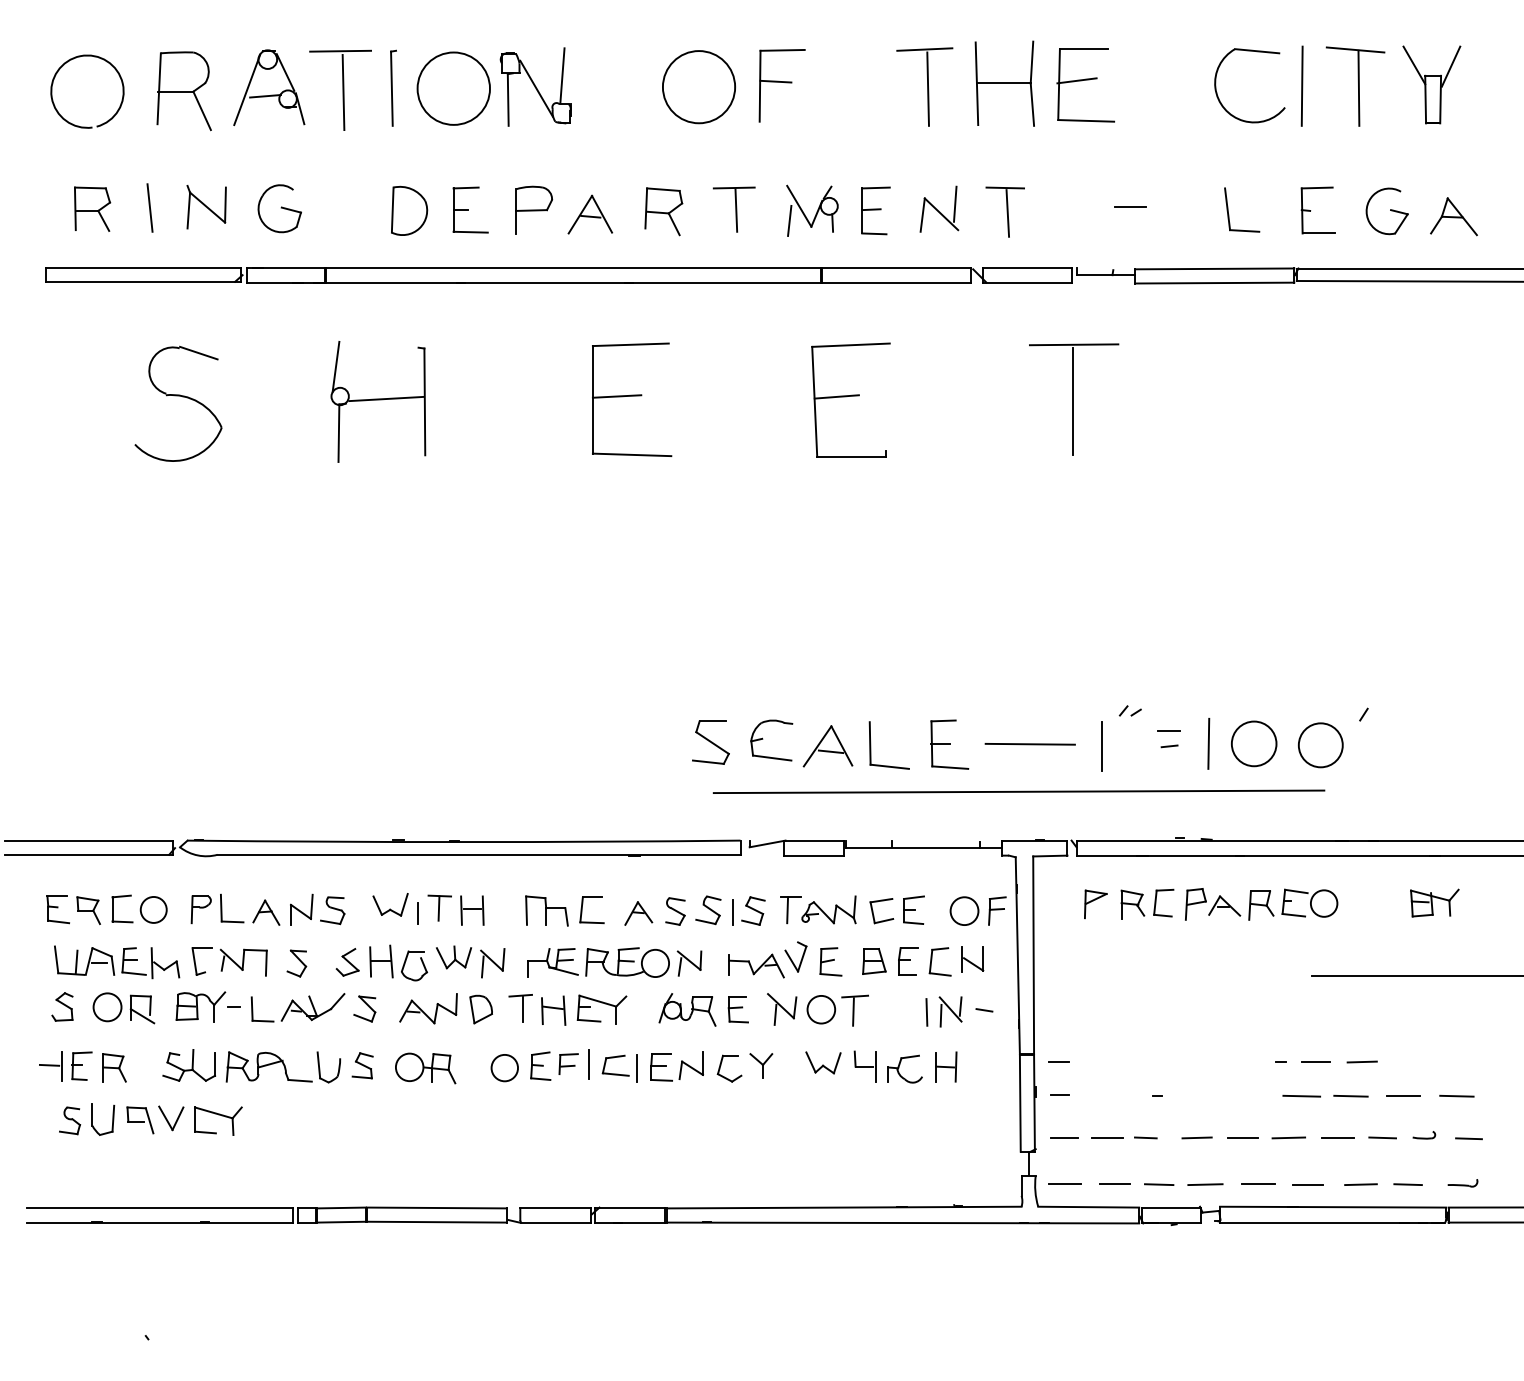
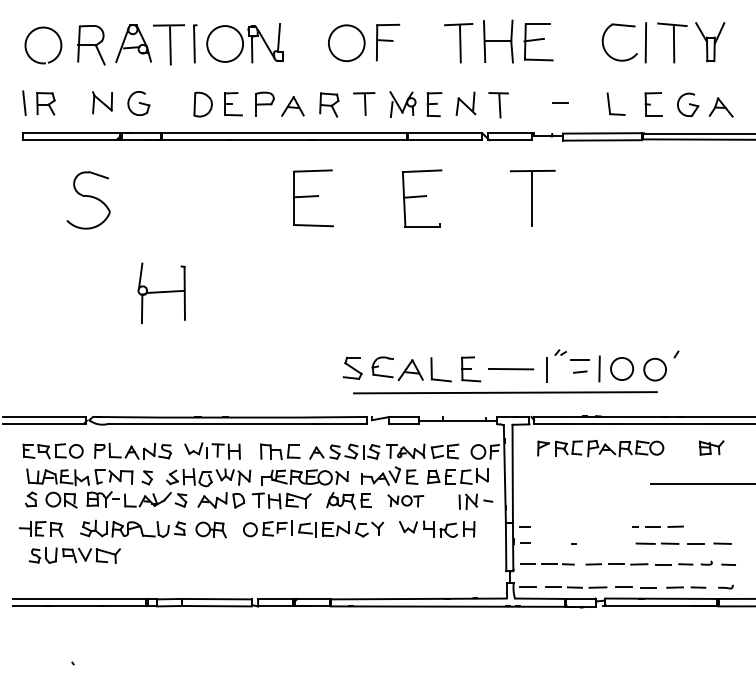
line: (150, 206) -> (24, 102), moved
part: (377, 400) -> (161, 292), moved
part: (1168, 738) -> (579, 366), size x1.6
part: (817, 1009) -> (405, 500), size x0.7

